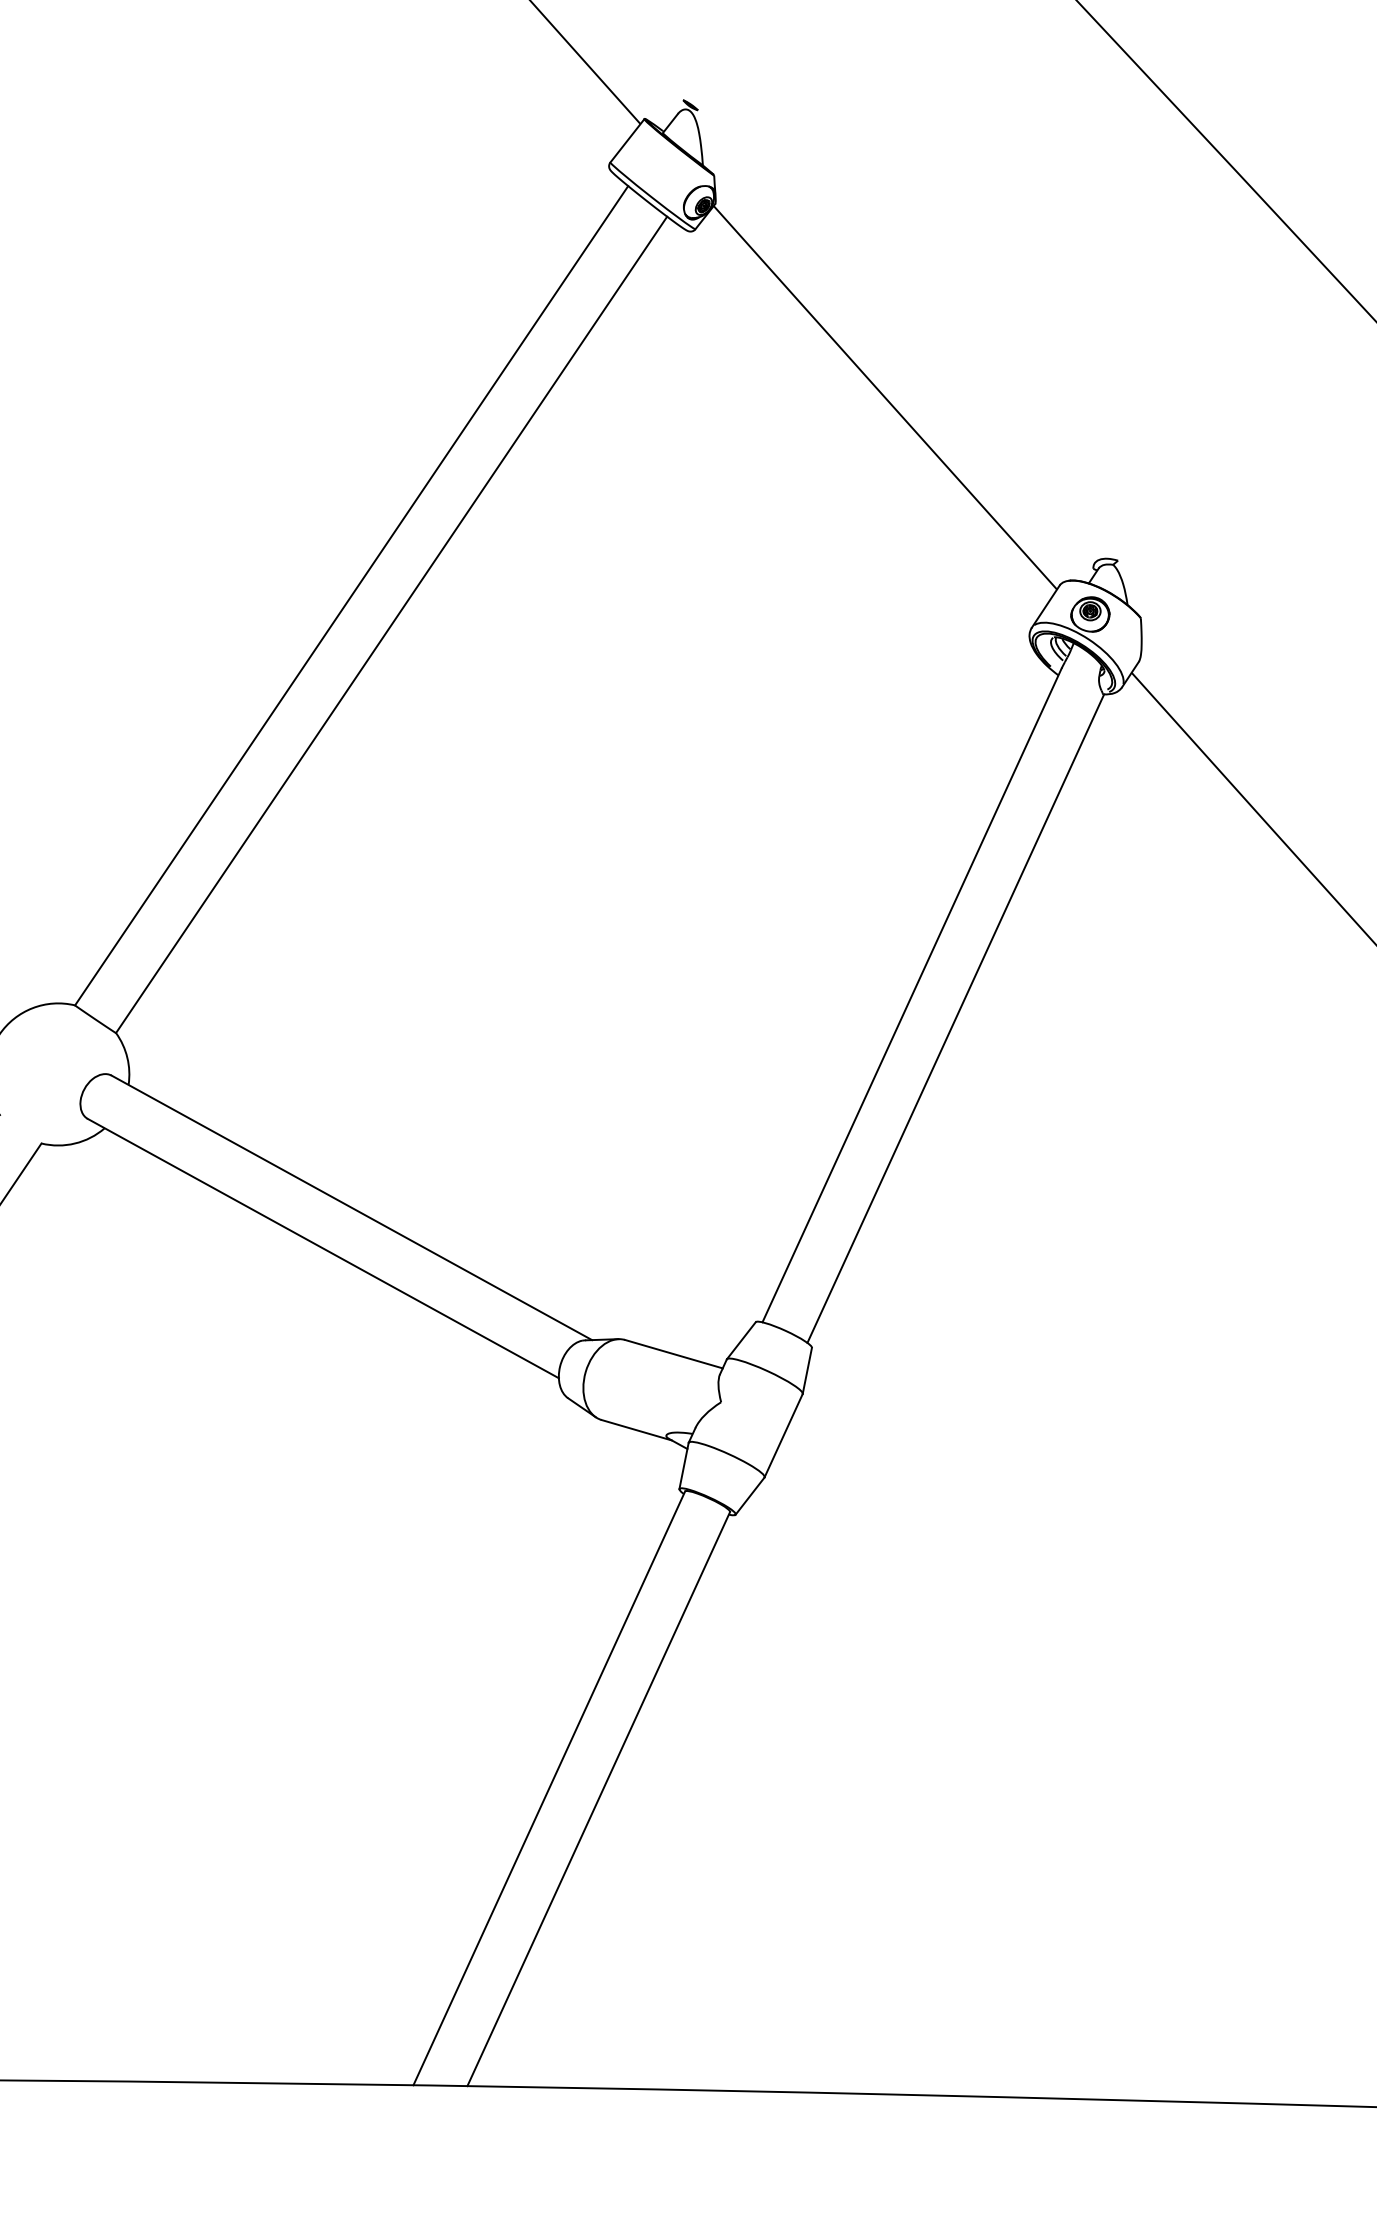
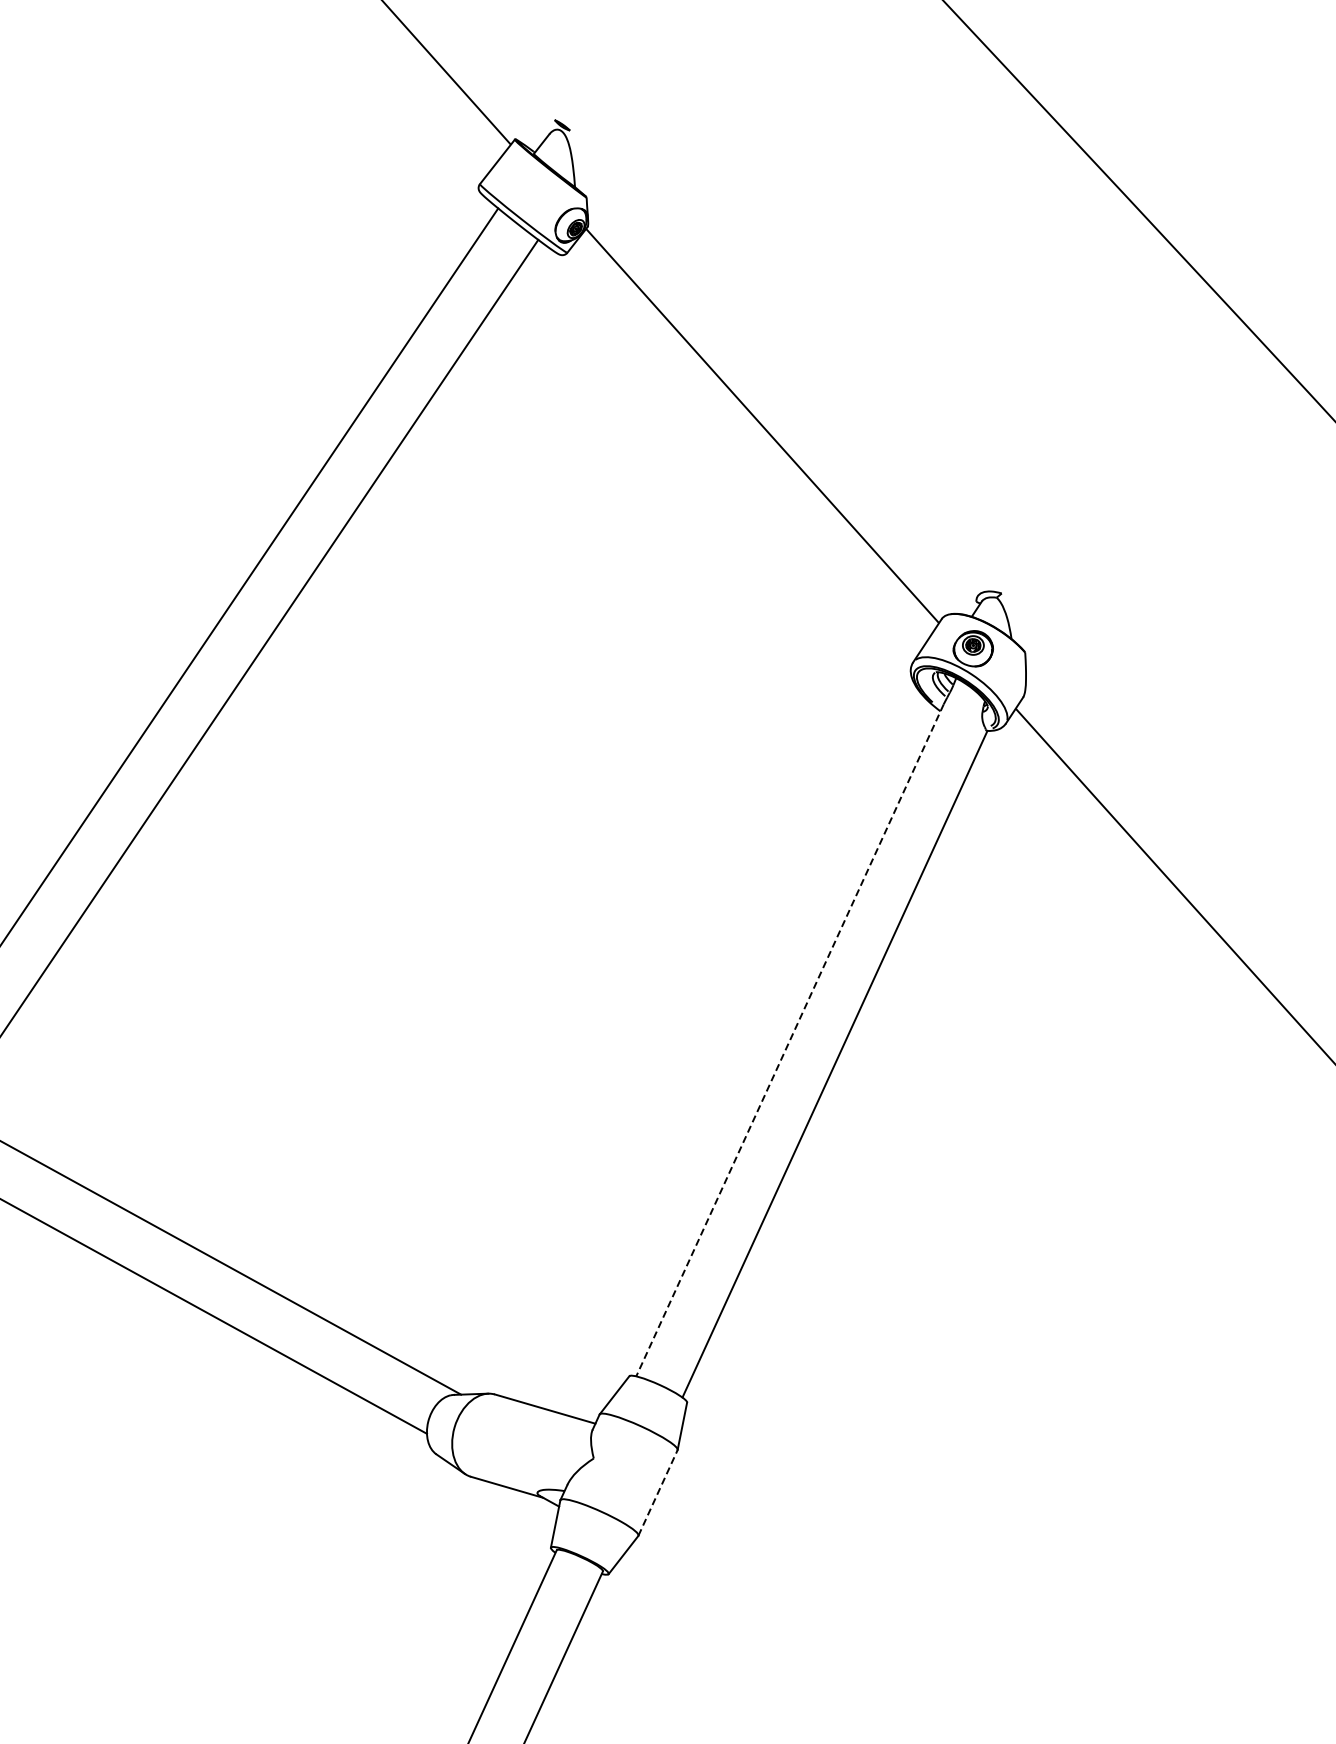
line: (911, 995) -> (789, 1040), solid -> dashed
line: (783, 1435) -> (657, 1492), solid -> dashed

